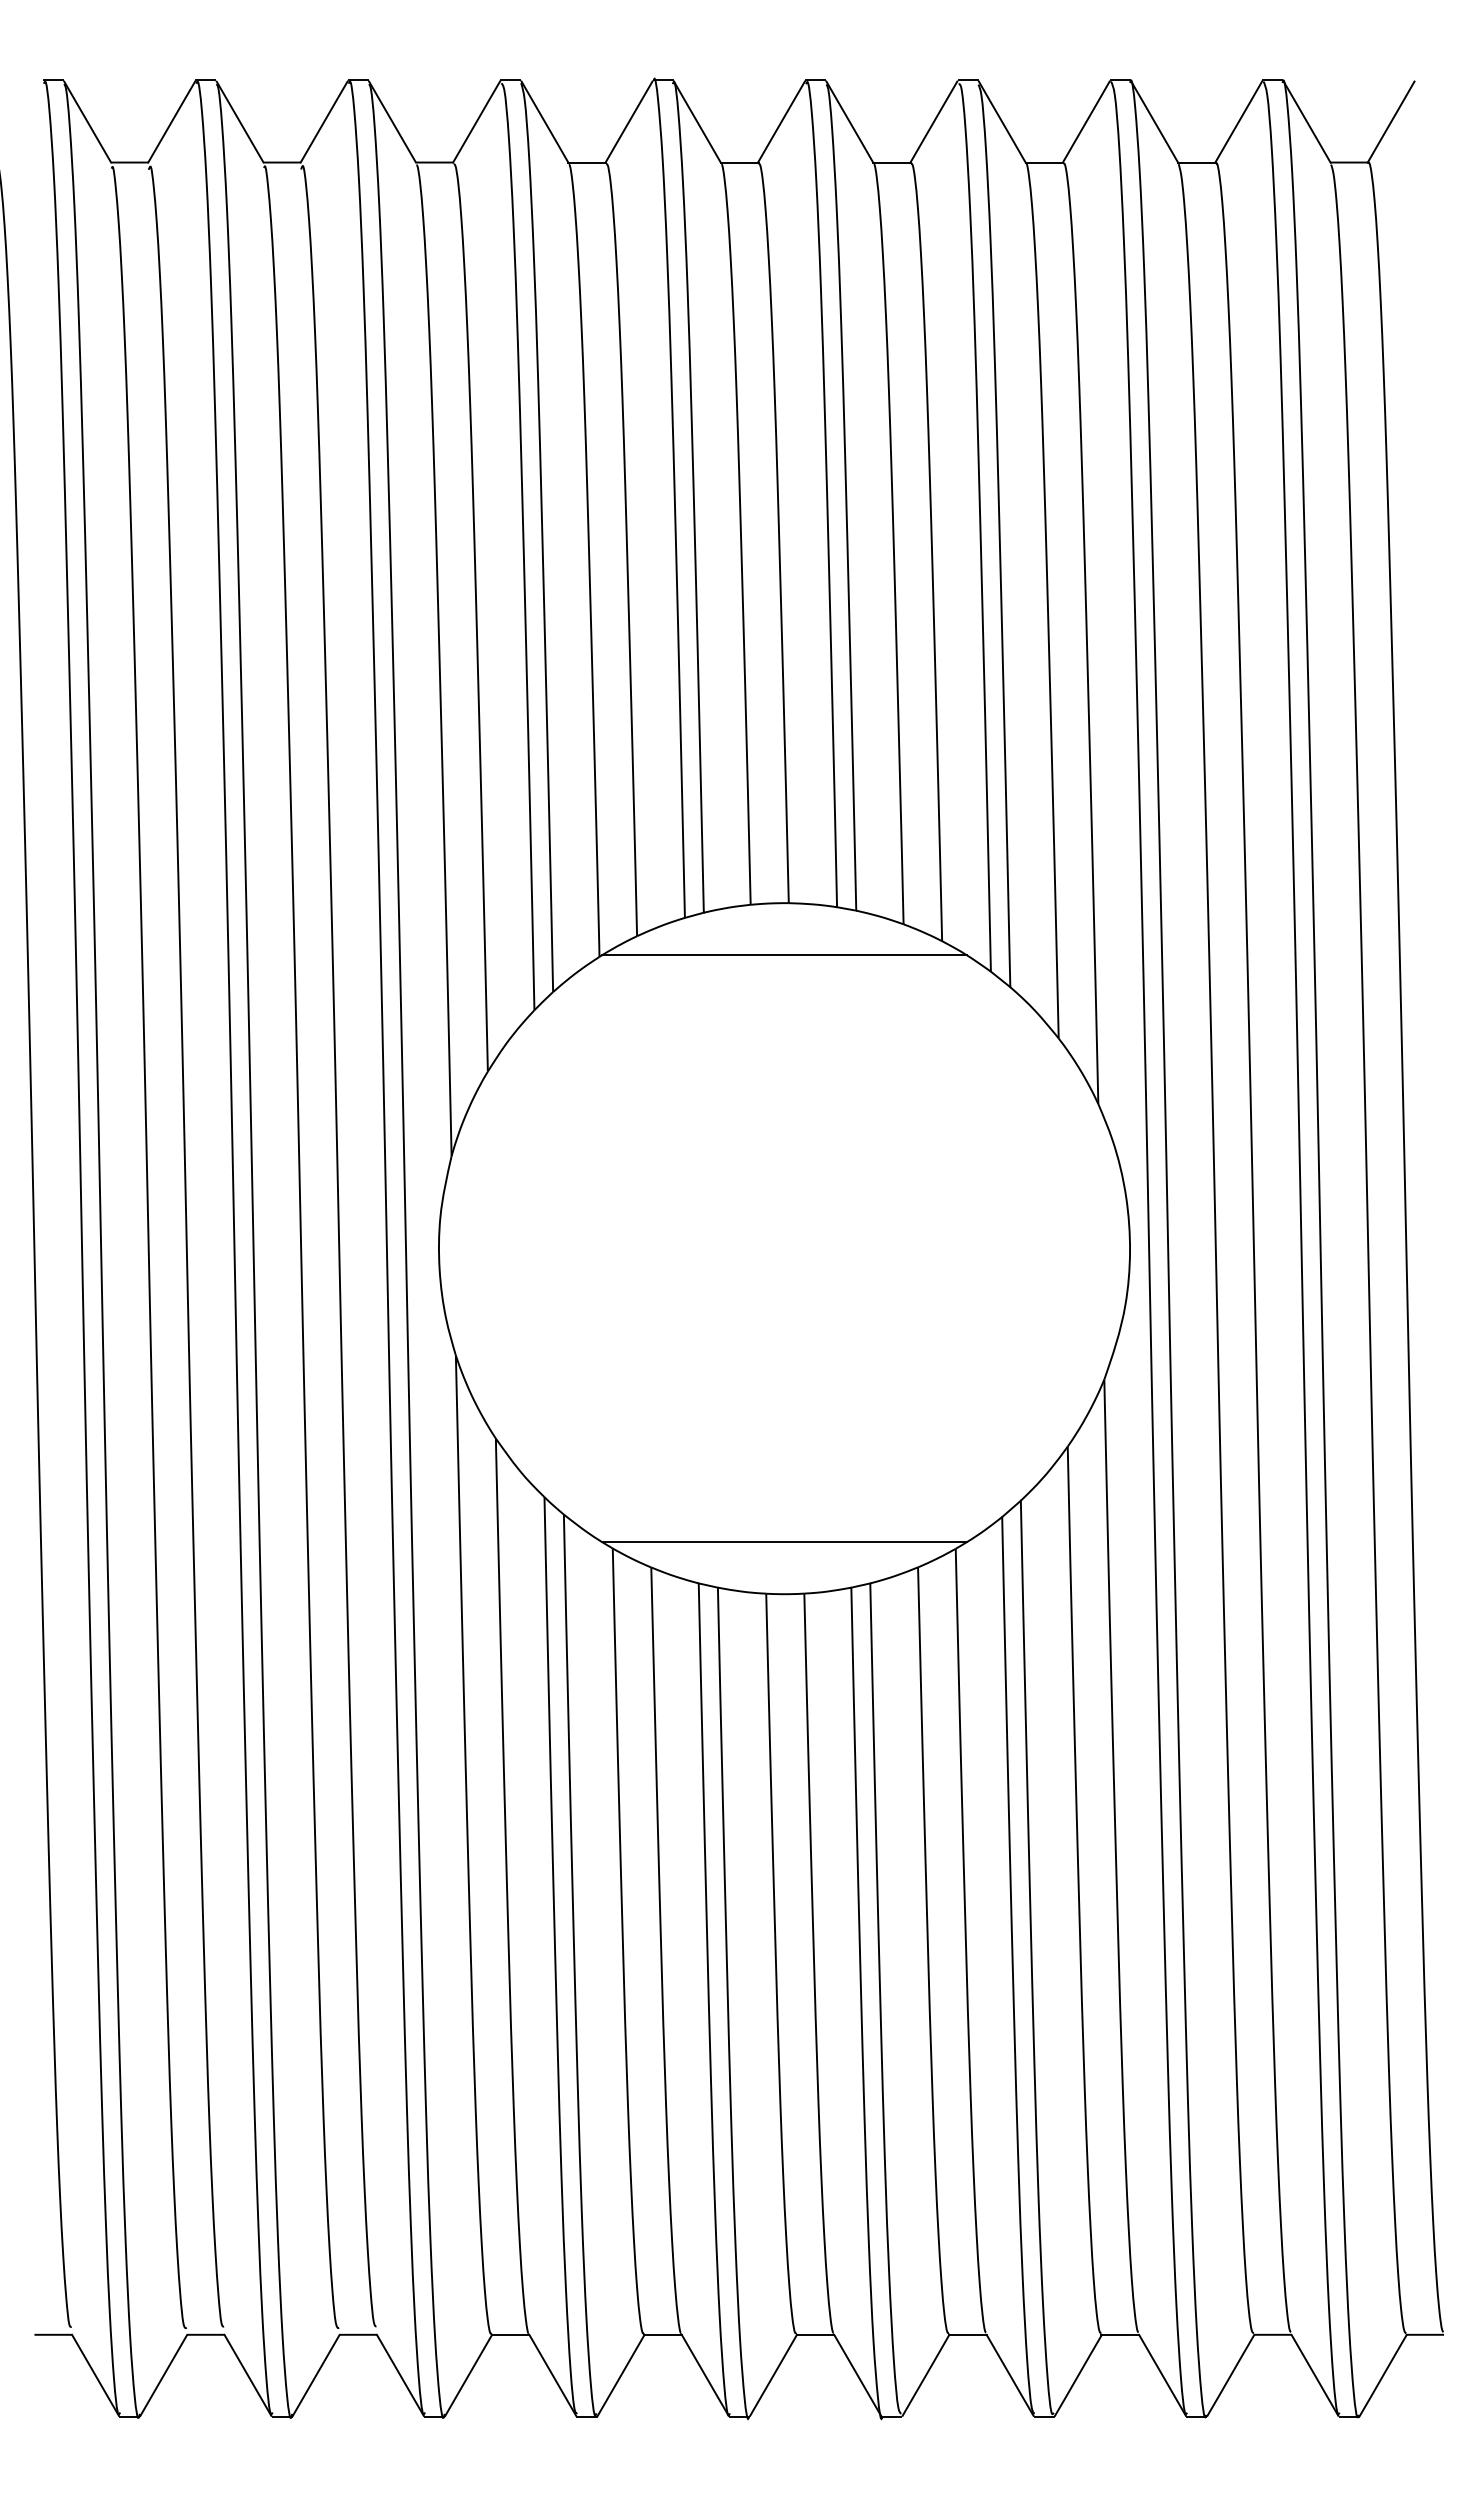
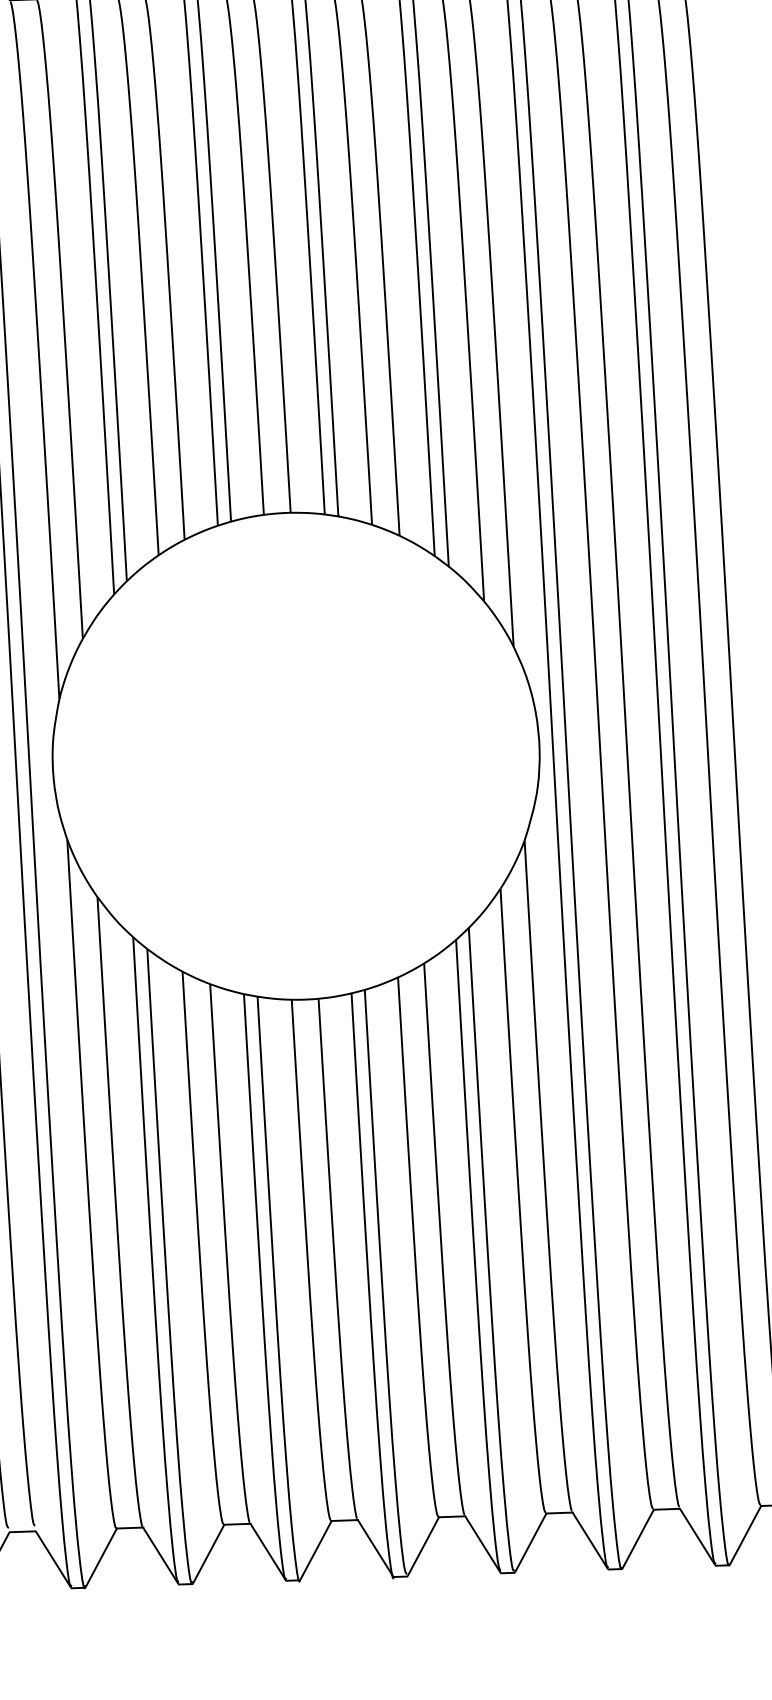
line: (784, 955) -> (288, 549), removed
line: (784, 1542) -> (303, 963), removed

